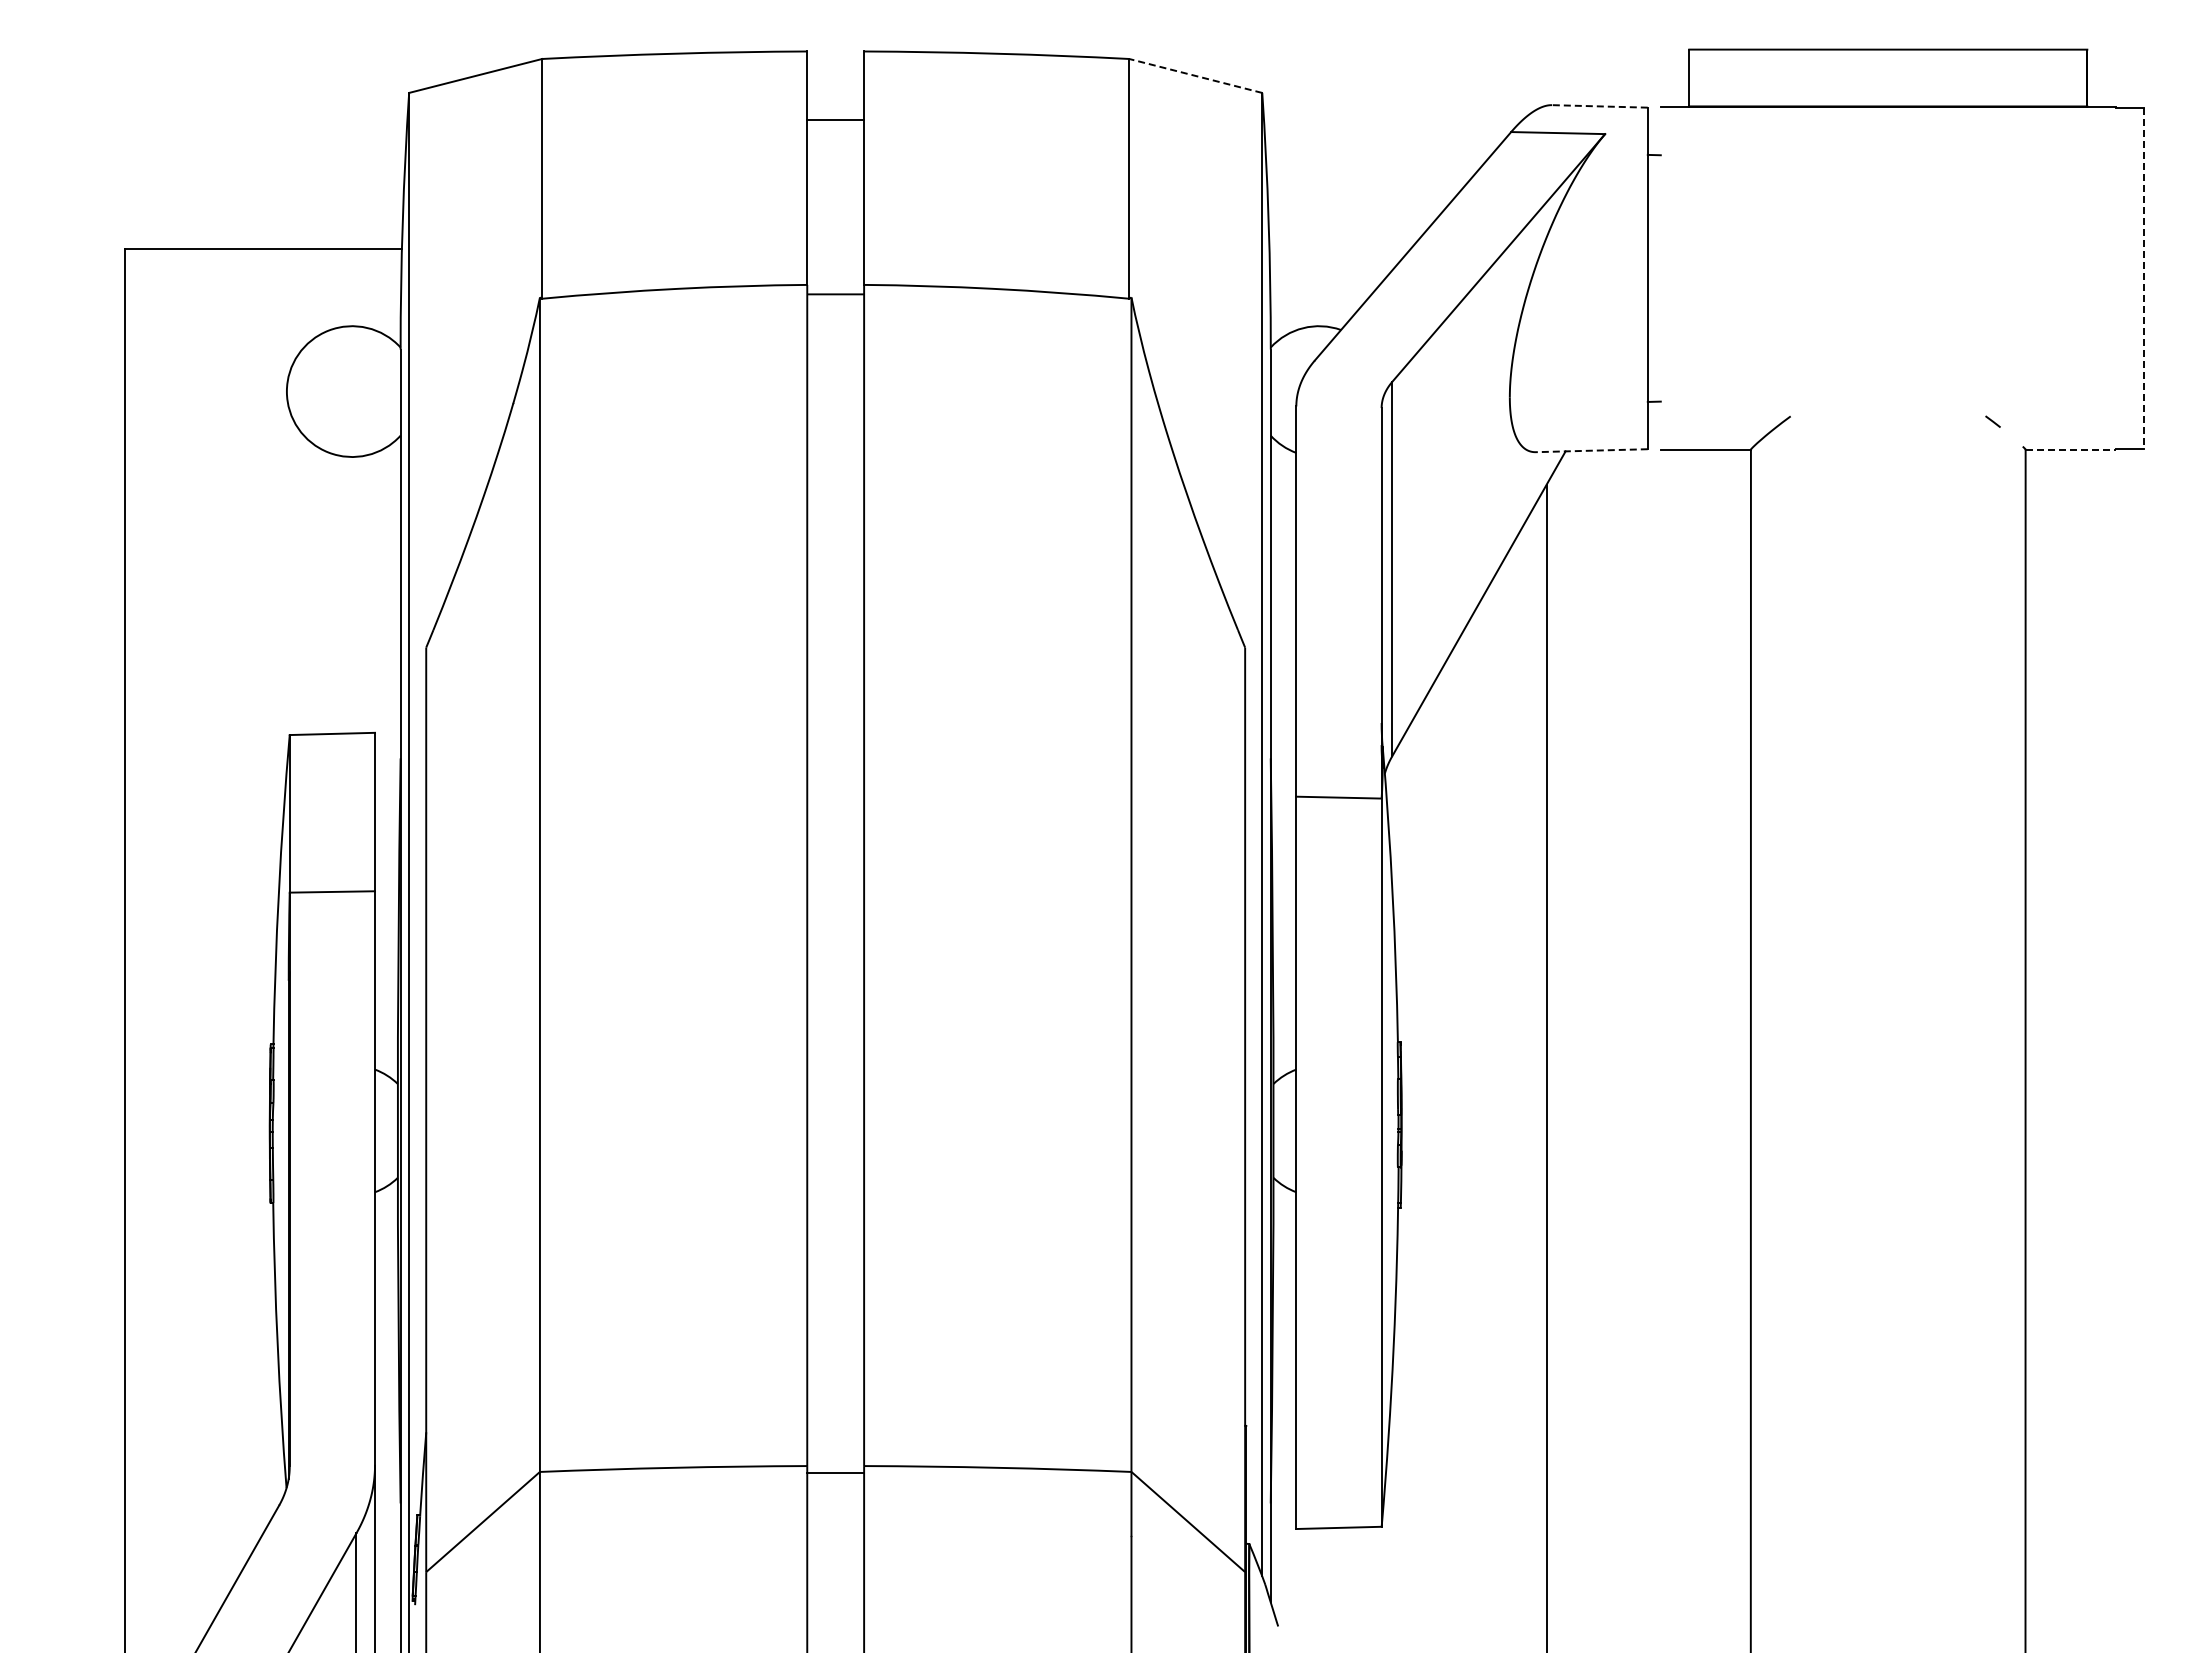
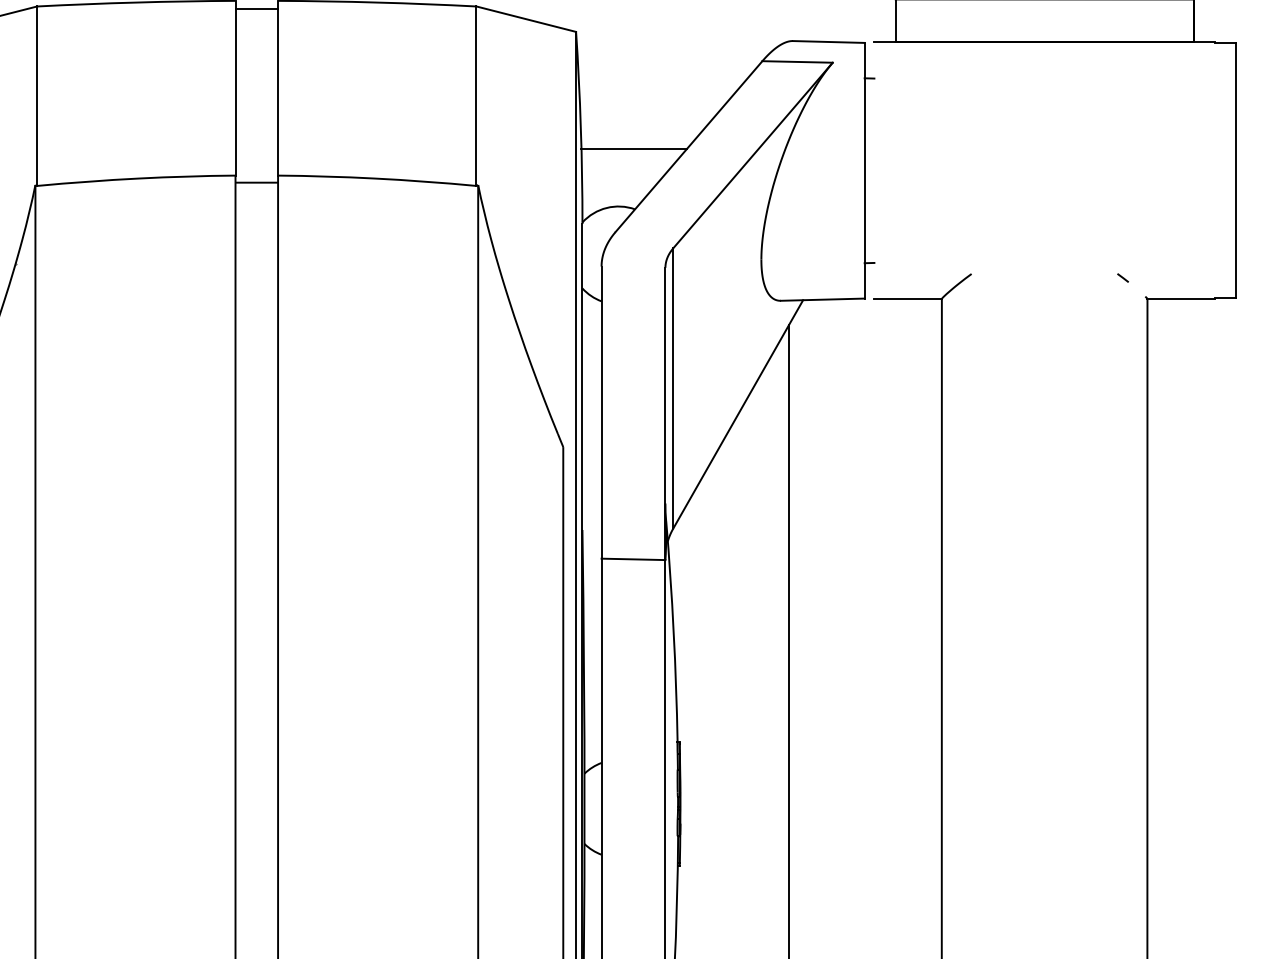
line: (1195, 75) -> (526, 18), dashed -> solid
line: (1599, 106) -> (828, 42), dashed -> solid
line: (835, 119) -> (256, 9), moved
line: (1339, 249) -> (633, 149), added
line: (2143, 278) -> (1235, 170), dashed -> solid
line: (2071, 449) -> (1181, 298), dashed -> solid
line: (1591, 450) -> (822, 299), dashed -> solid

